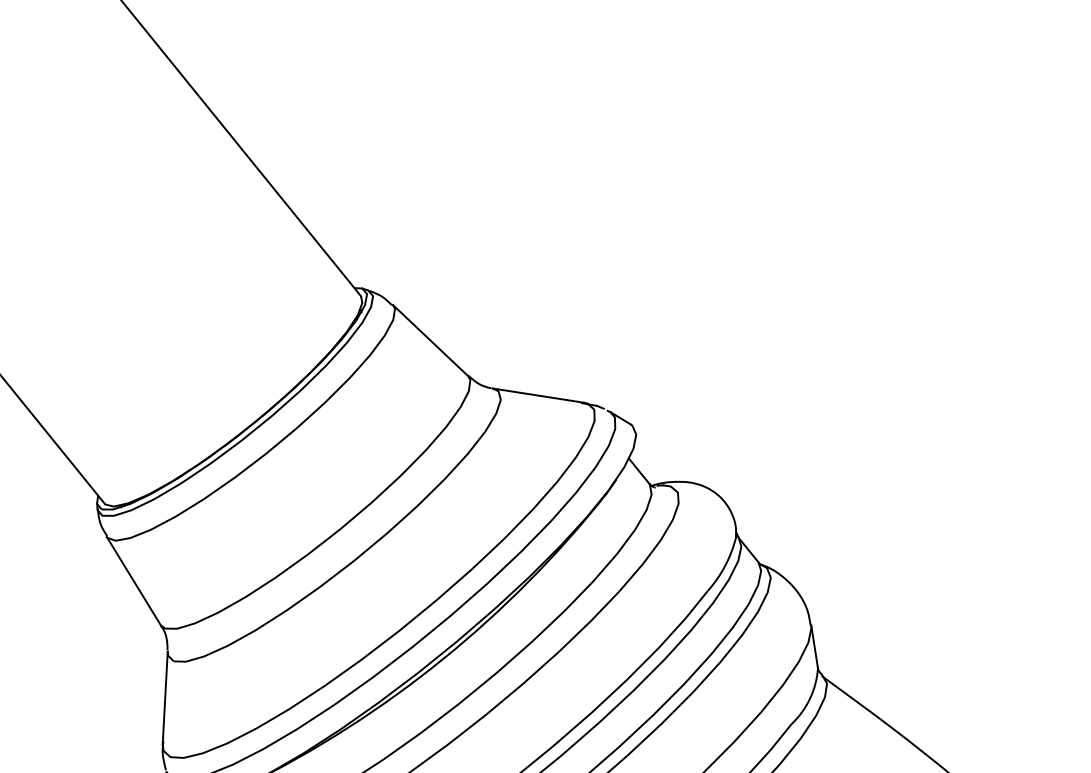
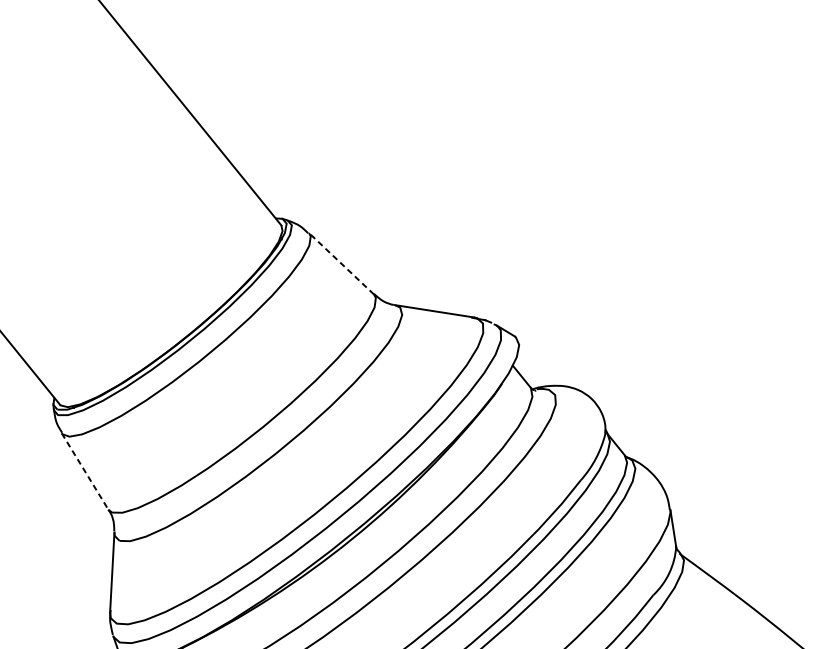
line: (430, 340) -> (341, 263), solid -> dashed
line: (133, 581) -> (84, 471), solid -> dashed

